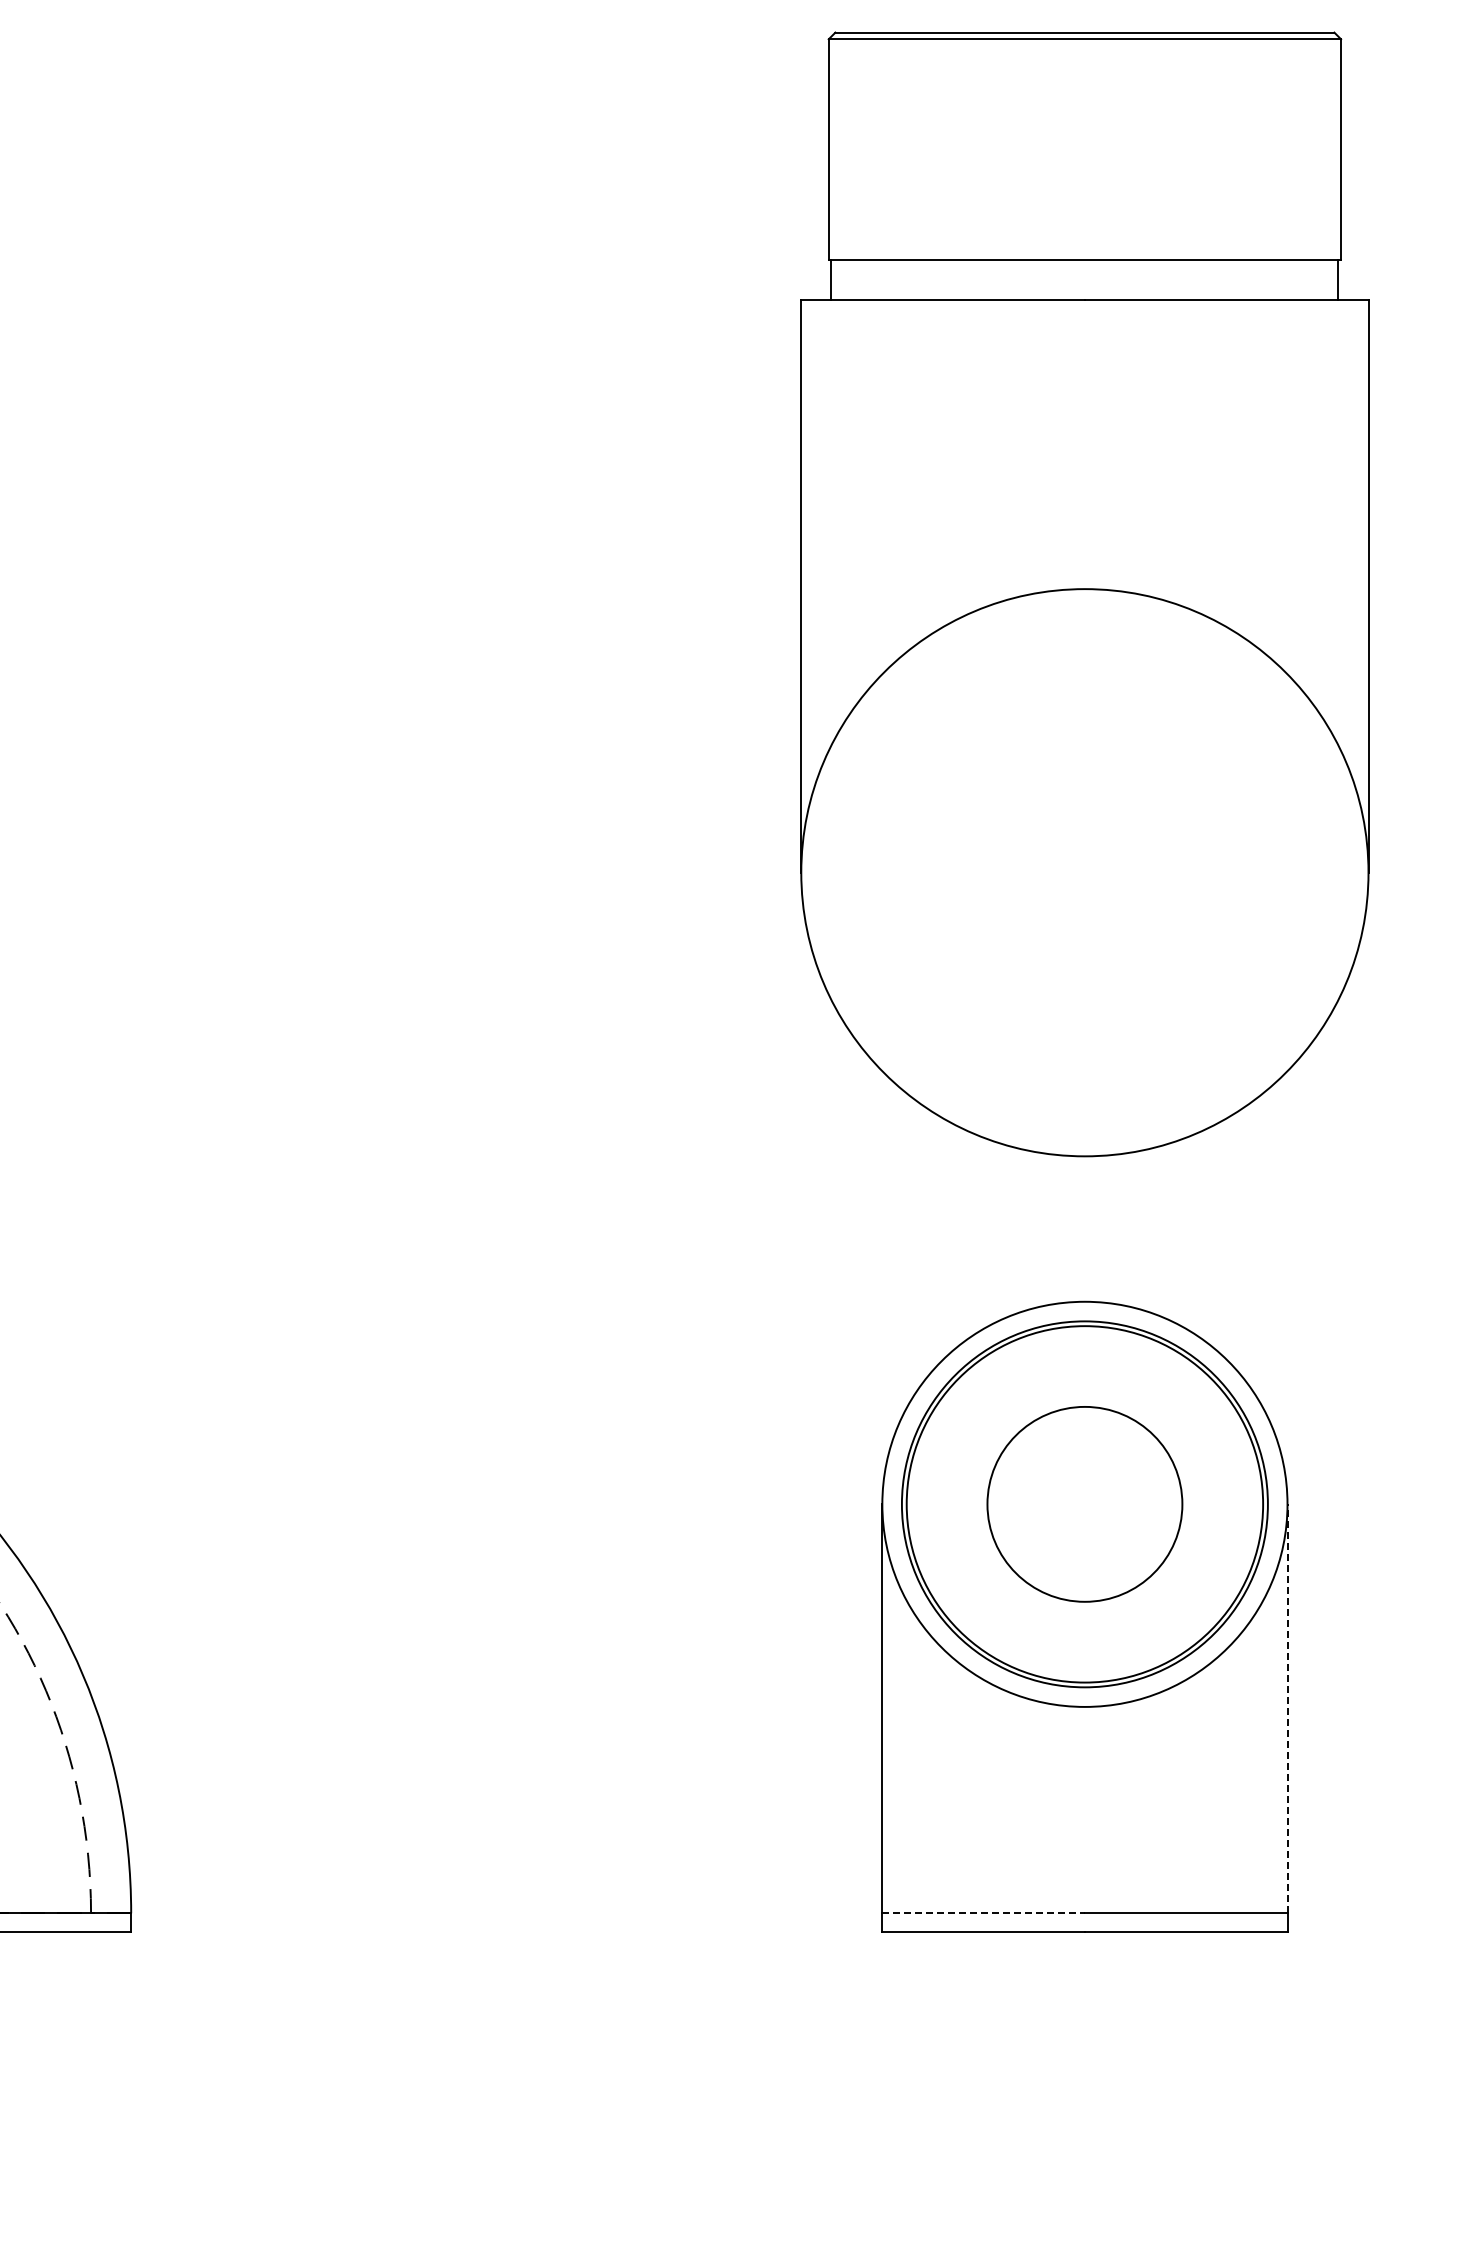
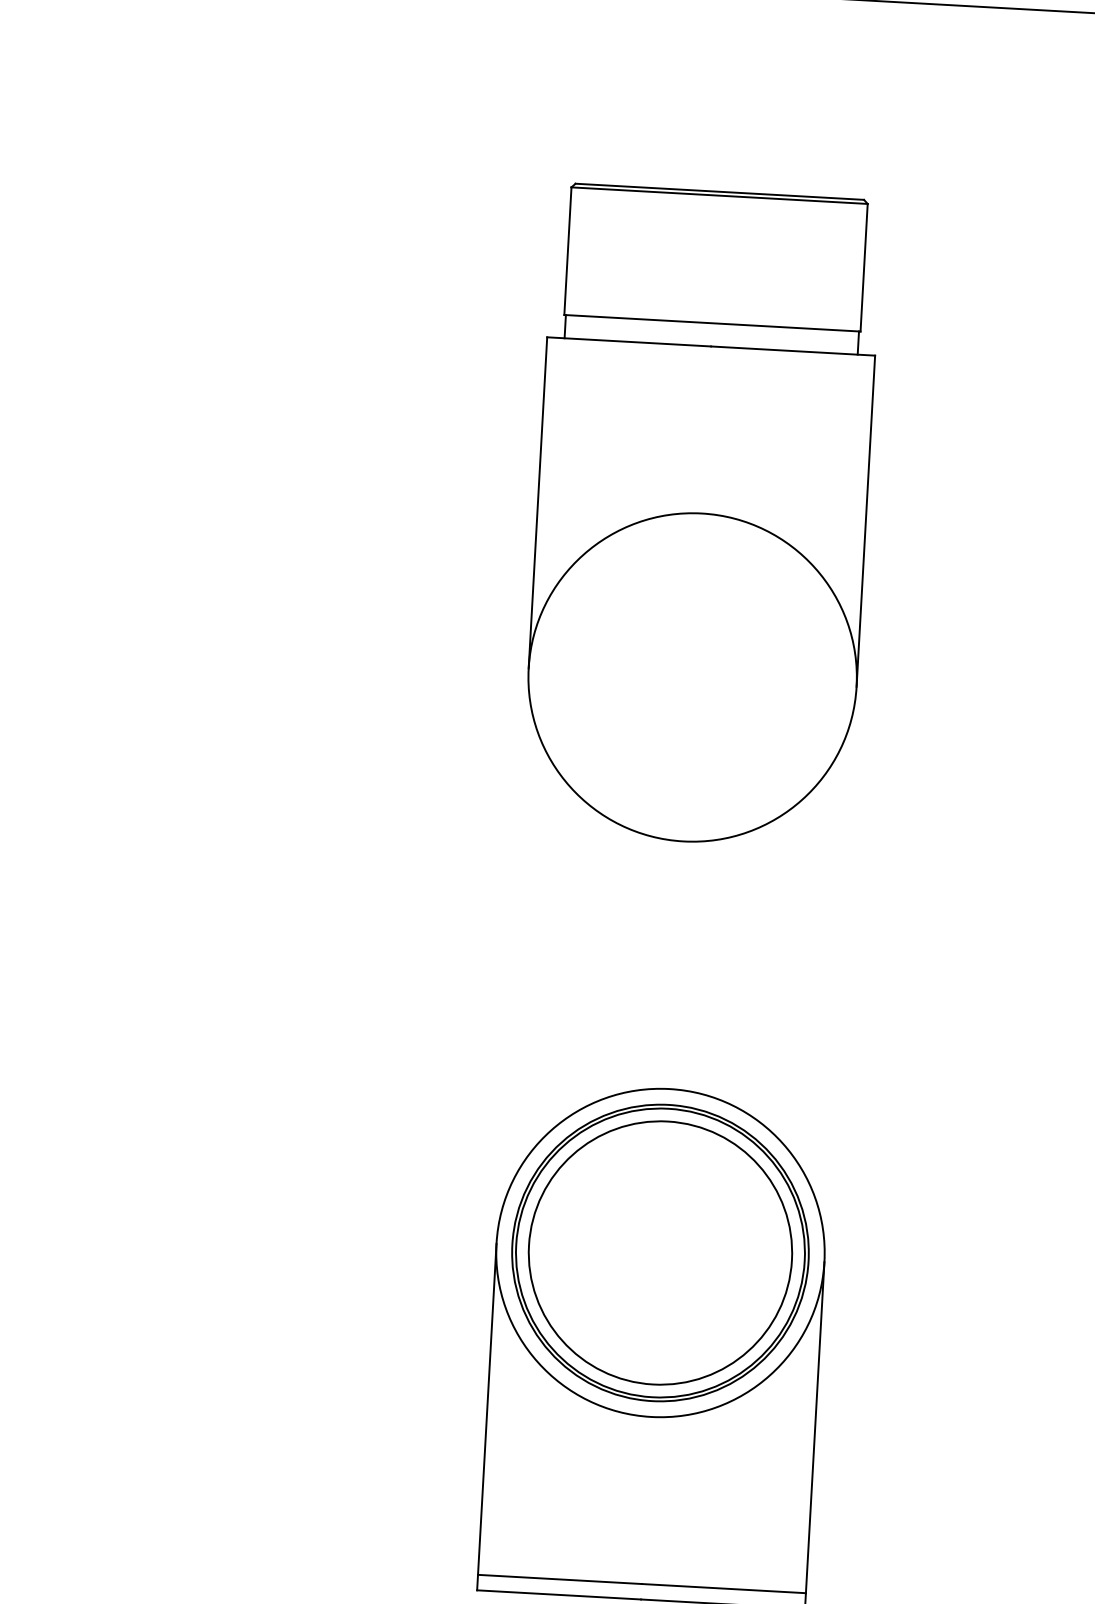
part: (1084, 594) -> (701, 516), size x0.71
circle: (1084, 1503) -> (660, 1252), size x1.67
line: (1287, 1708) -> (815, 1427), dashed -> solid
line: (984, 1913) -> (560, 1579), dashed -> solid

